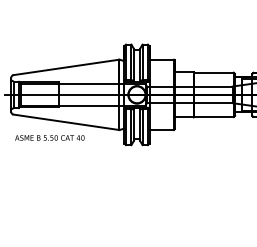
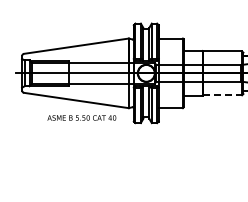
line: (214, 117) -> (223, 95), solid -> dashed
text: (49, 137) -> (81, 117), moved

